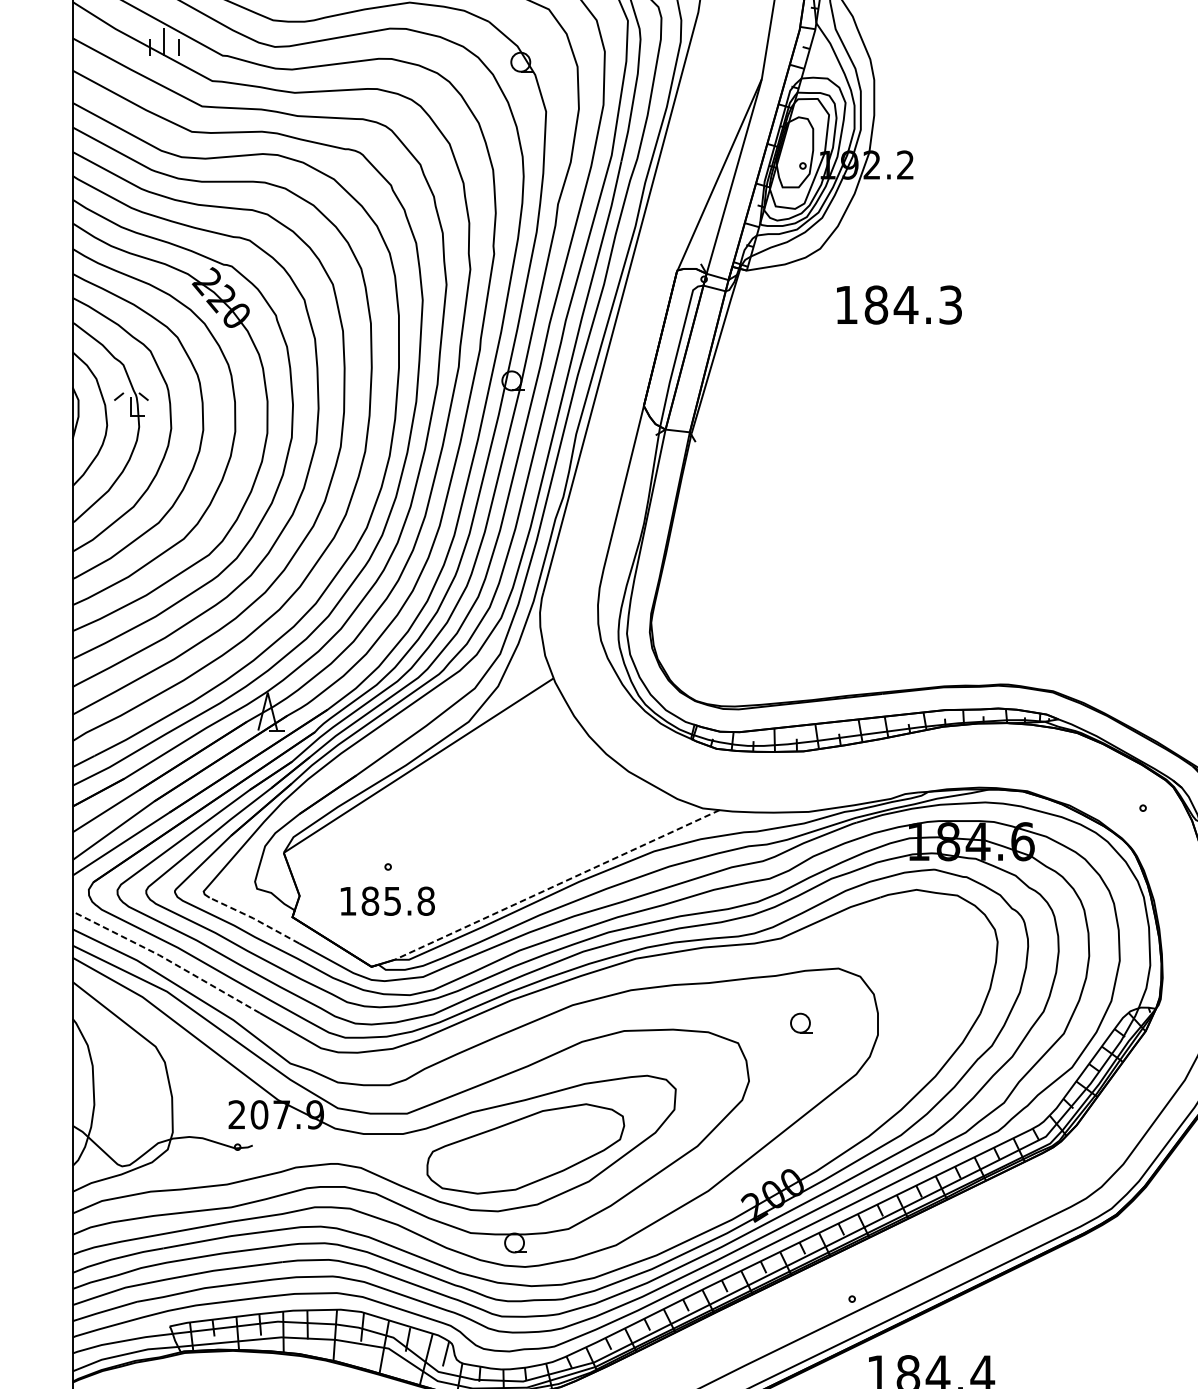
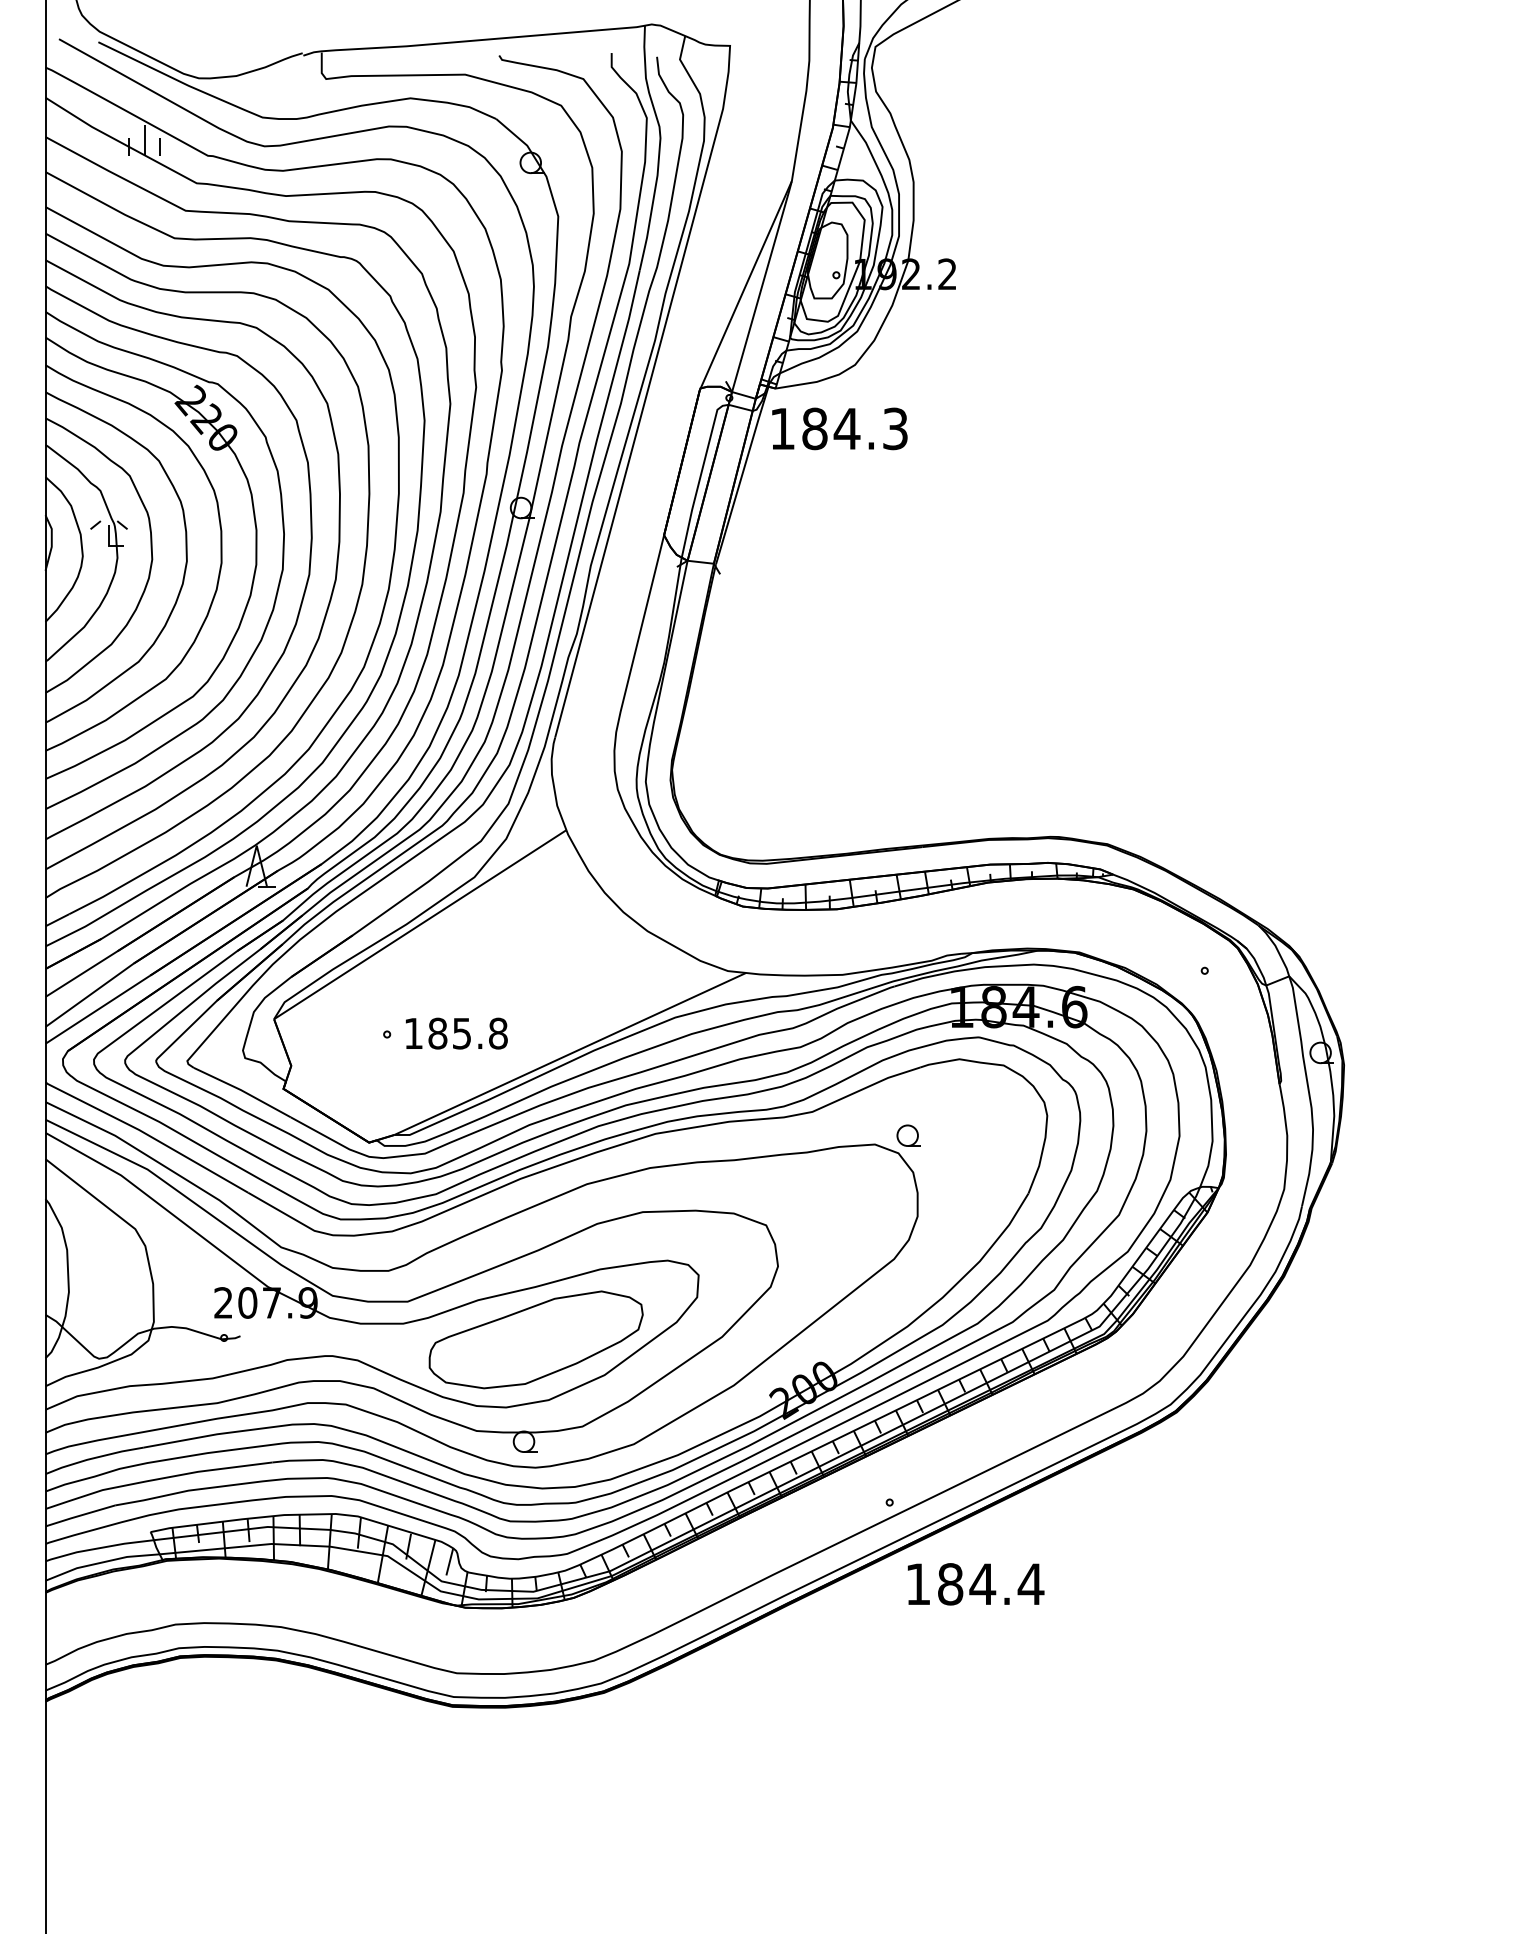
text: (899, 304) -> (839, 428), moved
line: (557, 884) -> (570, 1053), dashed -> solid
text: (387, 901) -> (456, 1033), moved
line: (253, 918) -> (241, 1090), dashed -> solid
line: (165, 959) -> (146, 1134), dashed -> solid
part: (801, 1023) -> (908, 1135), moved

